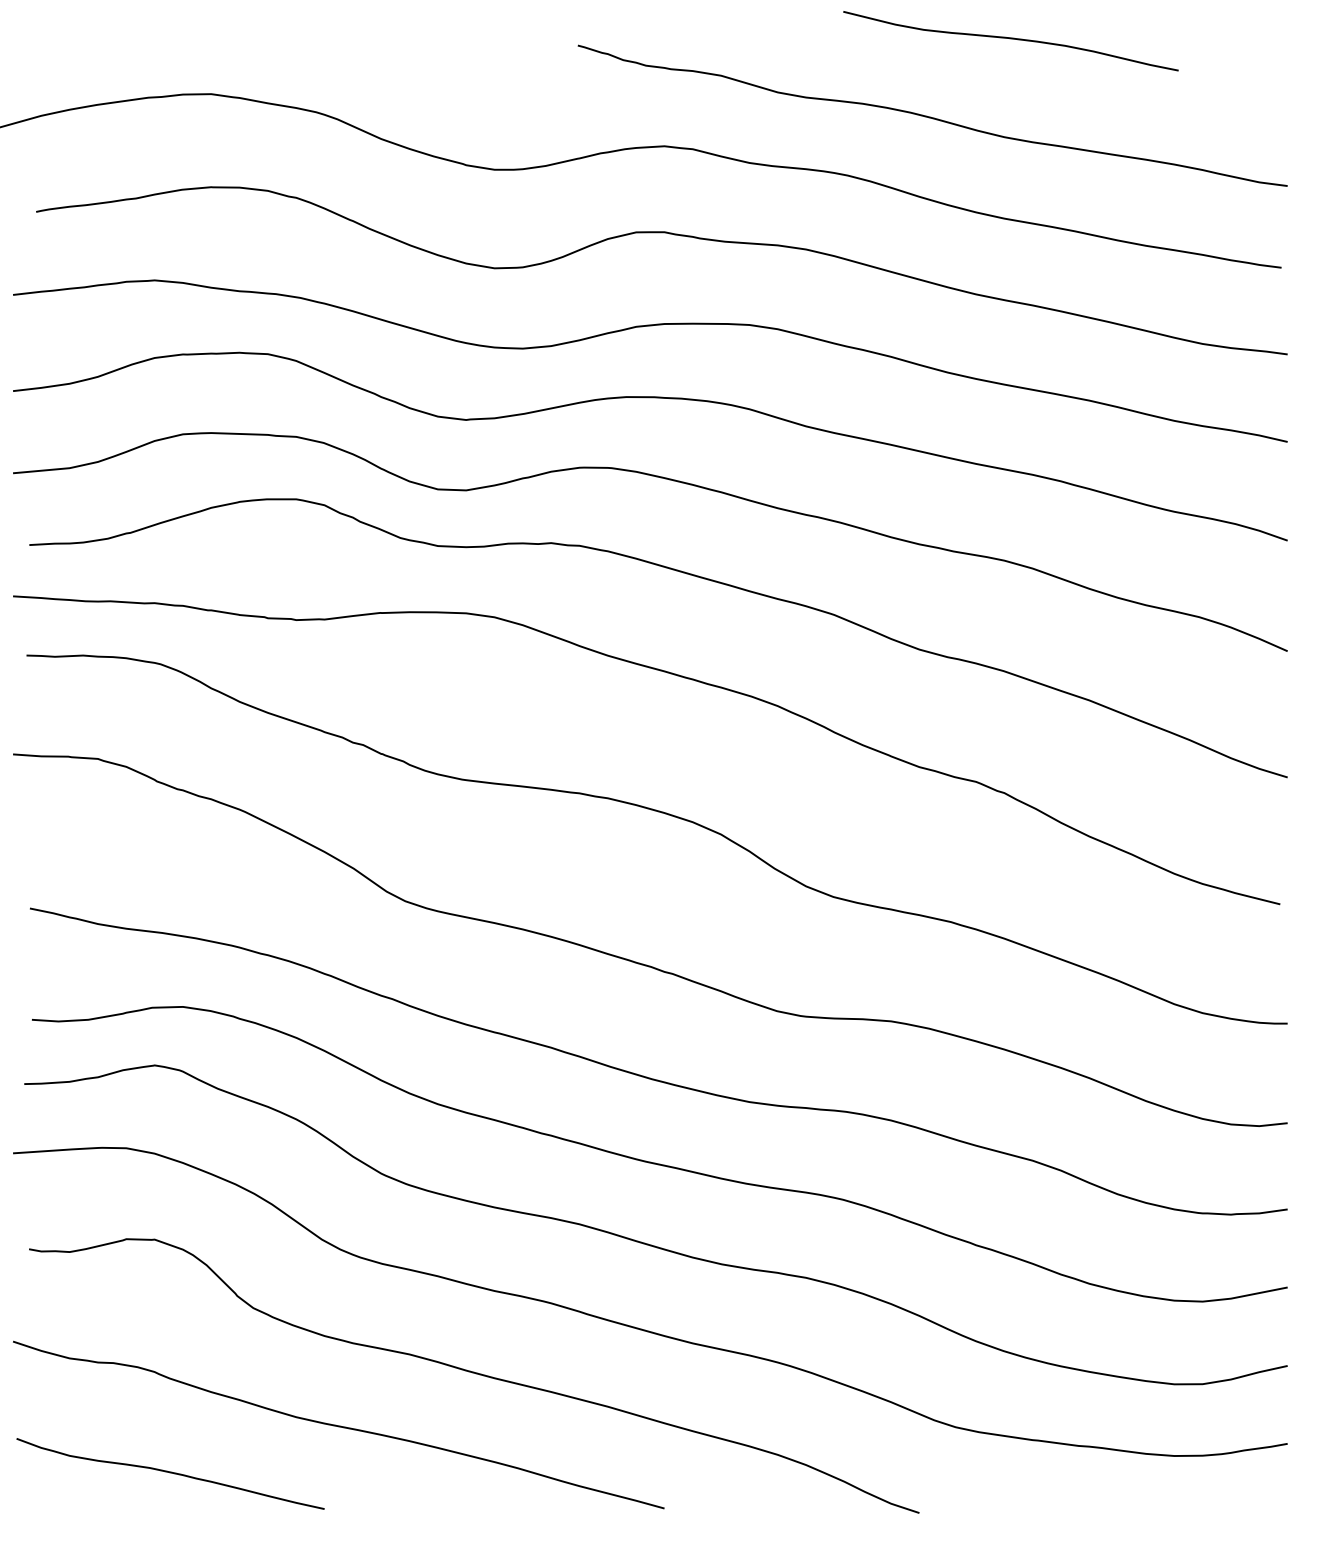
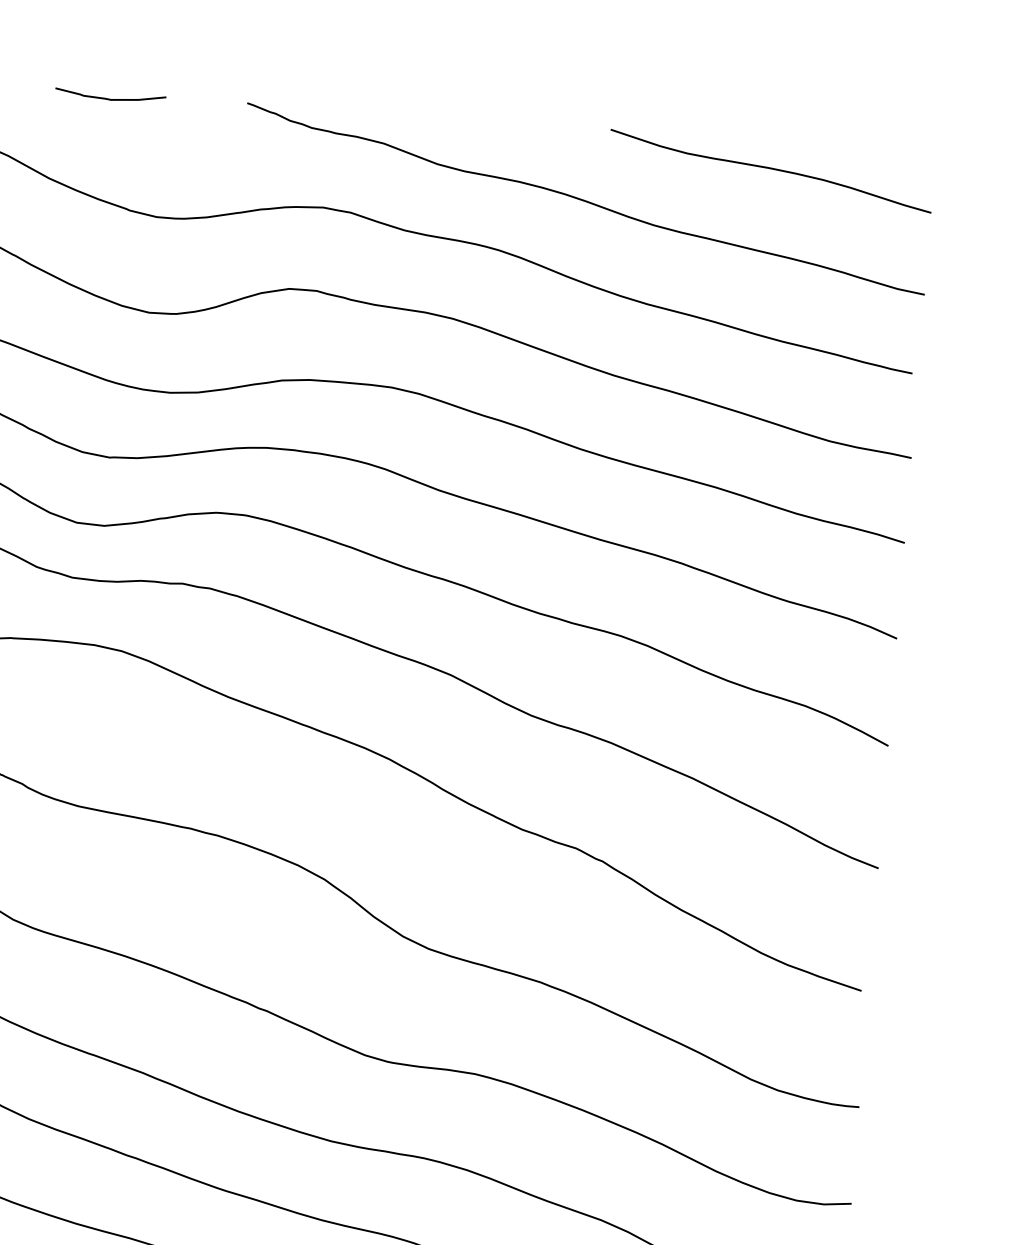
curve: (1010, 39) -> (770, 169), moved
curve: (437, 52) -> (110, 98), added

